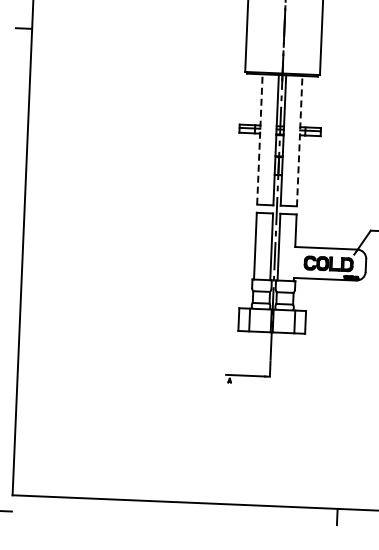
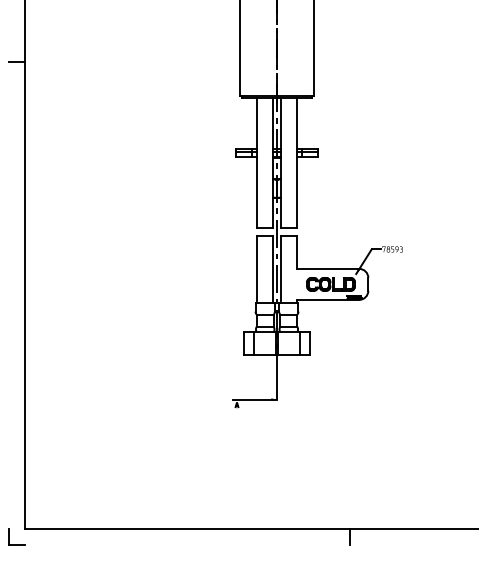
line: (260, 139) -> (257, 162), dashed -> solid
line: (299, 140) -> (296, 162), dashed -> solid

